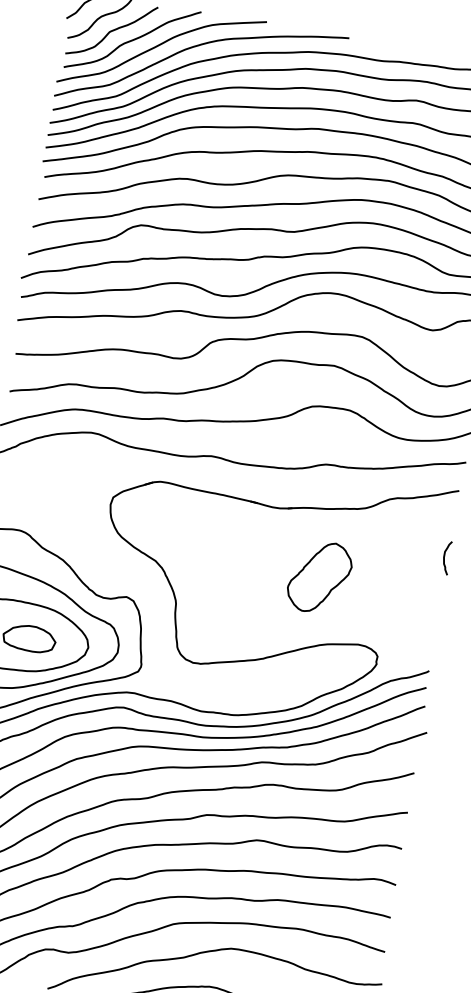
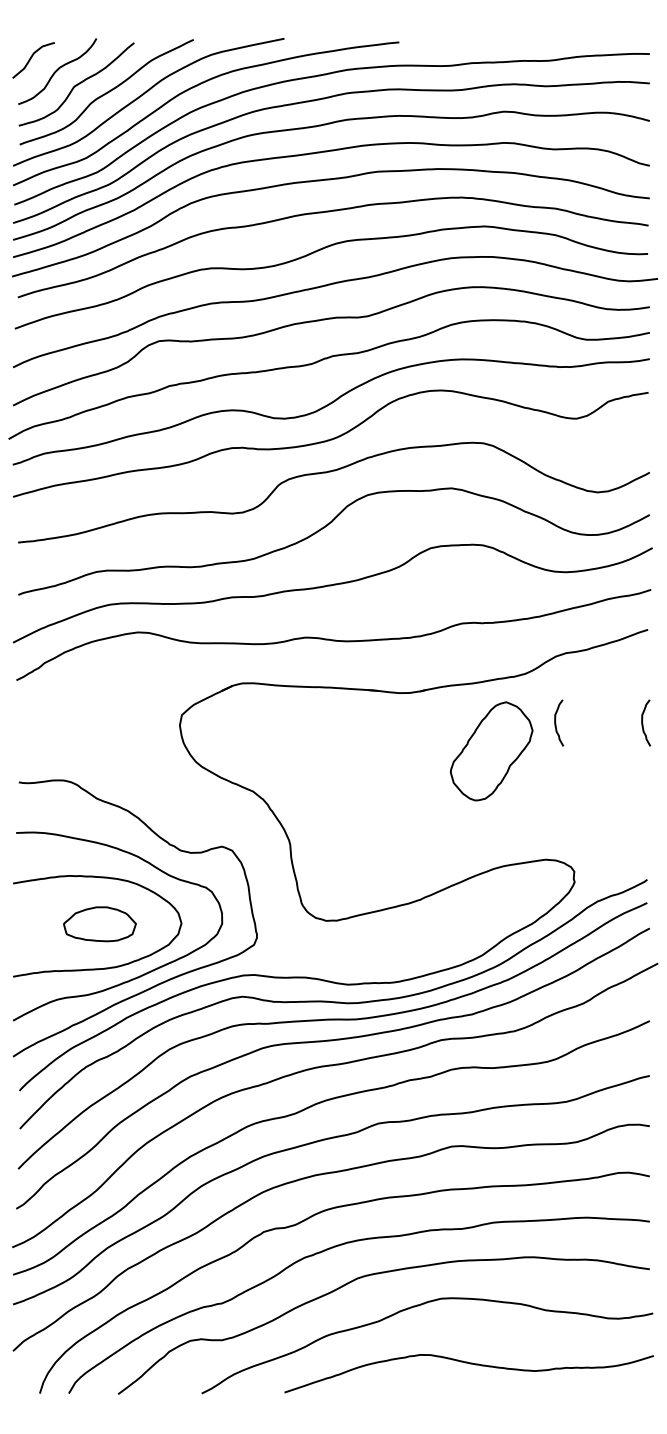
curve: (382, 547) -> (556, 723), added
part: (319, 577) -> (491, 751), moved

